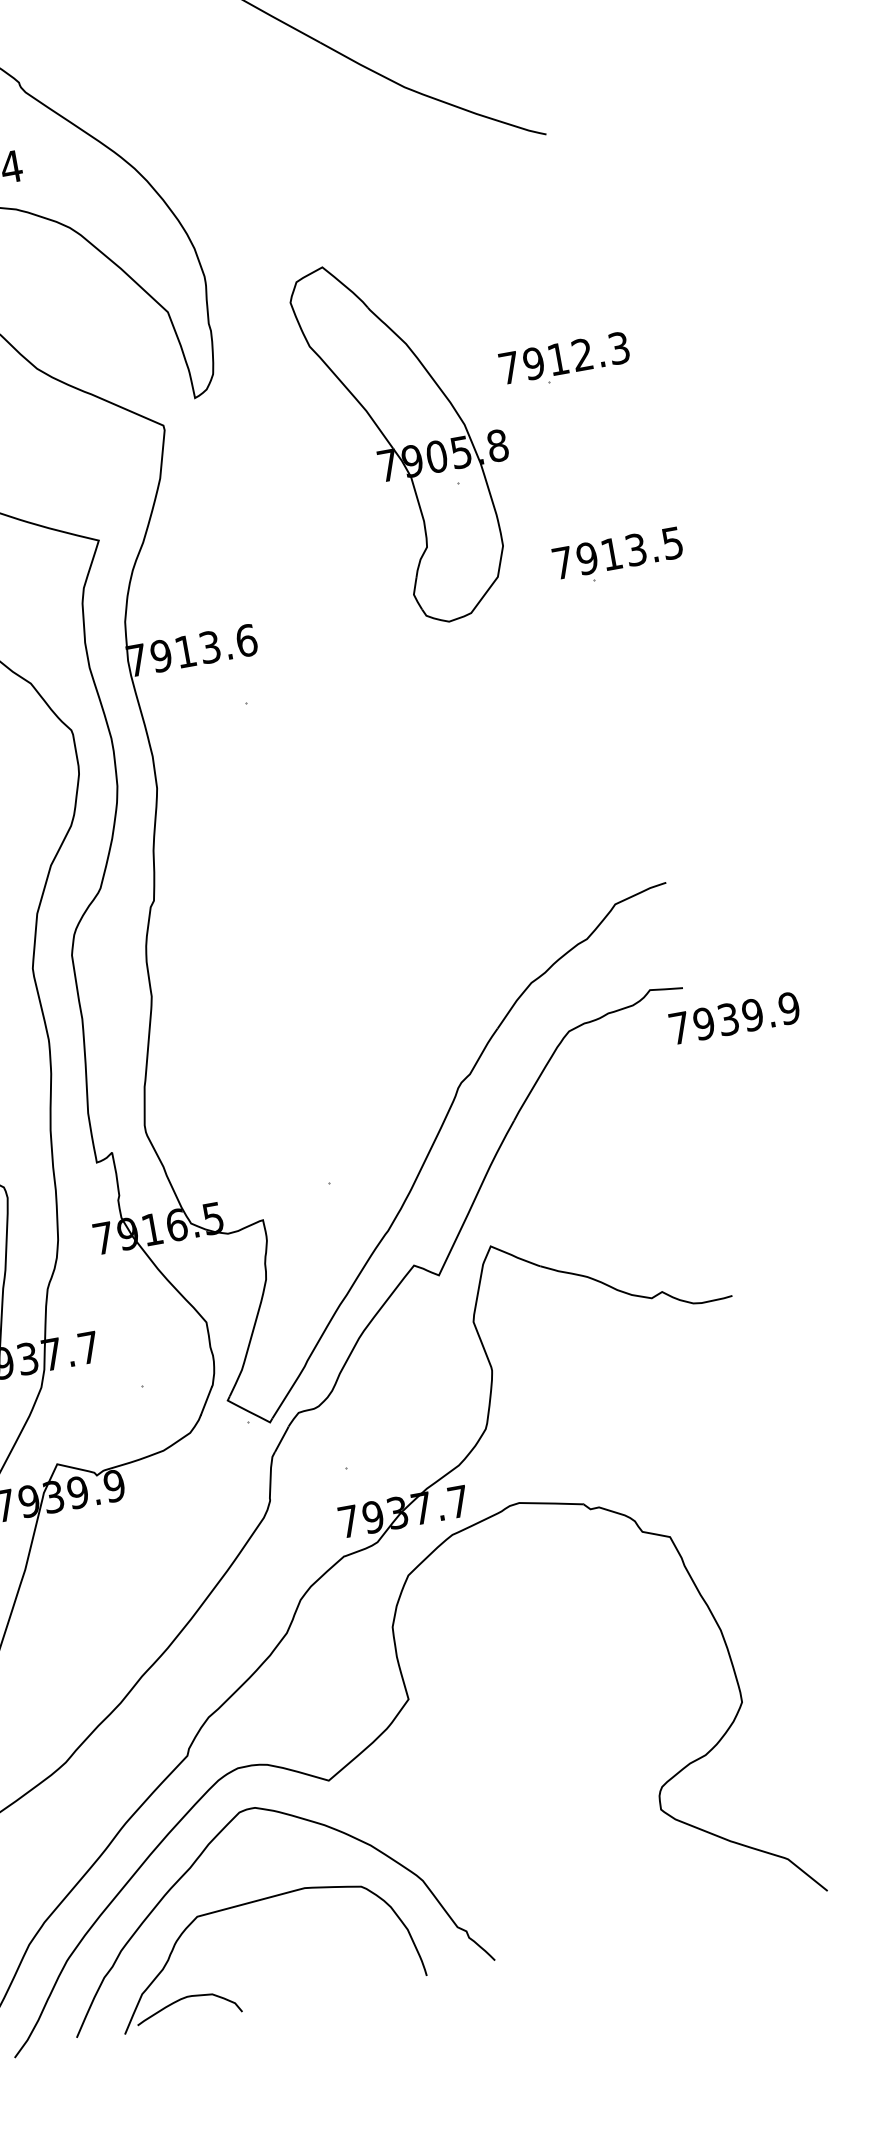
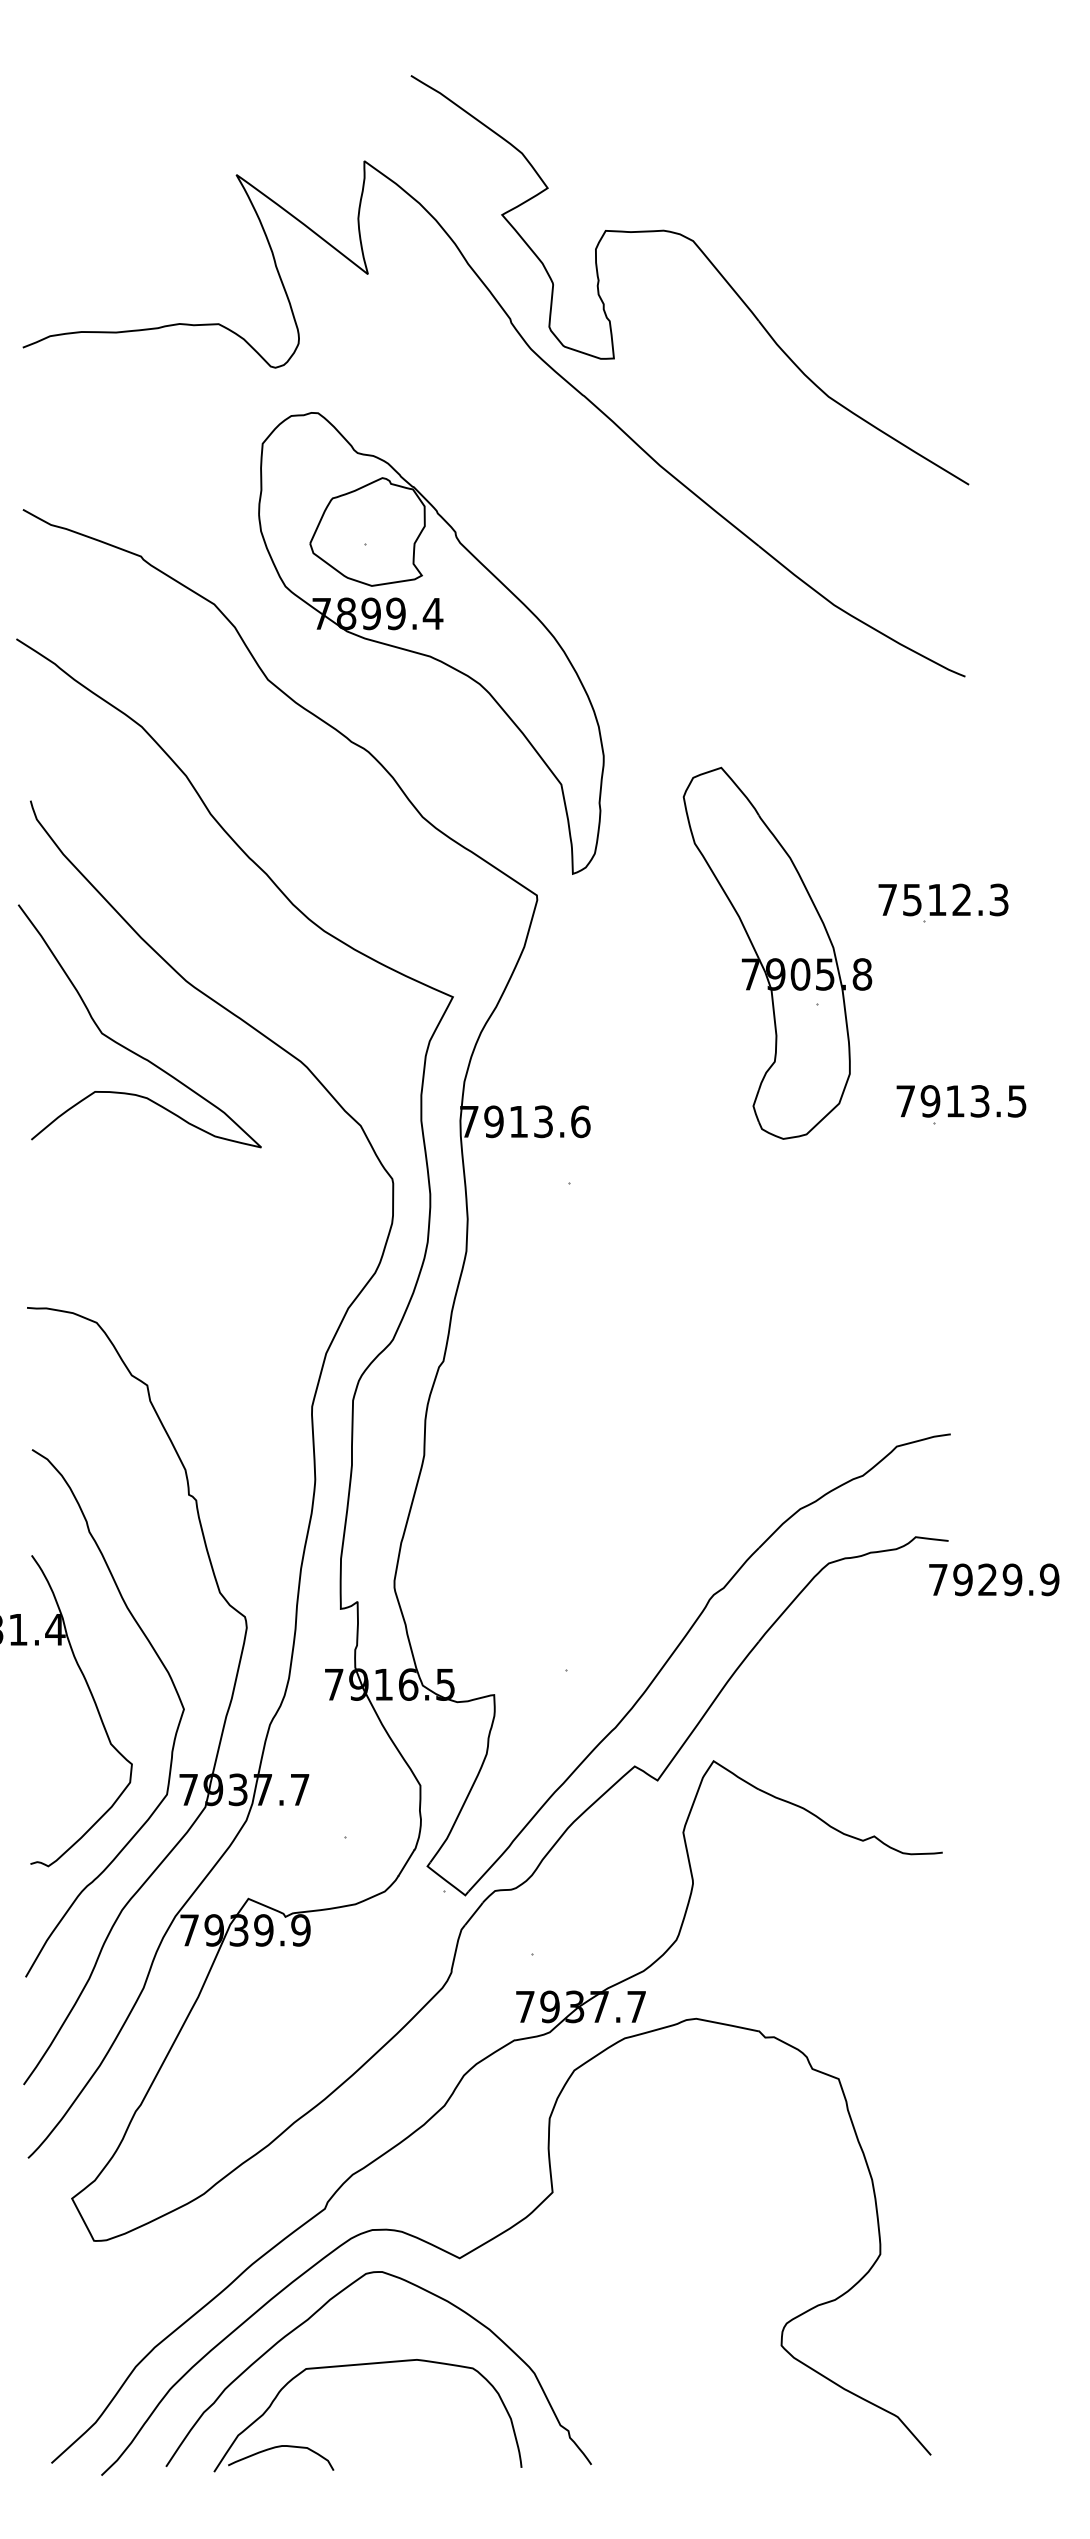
text: (533, 363) -> (912, 899), 7912.3 -> 7512.3
text: (728, 1019) -> (987, 1579), 7939.9 -> 7929.9

